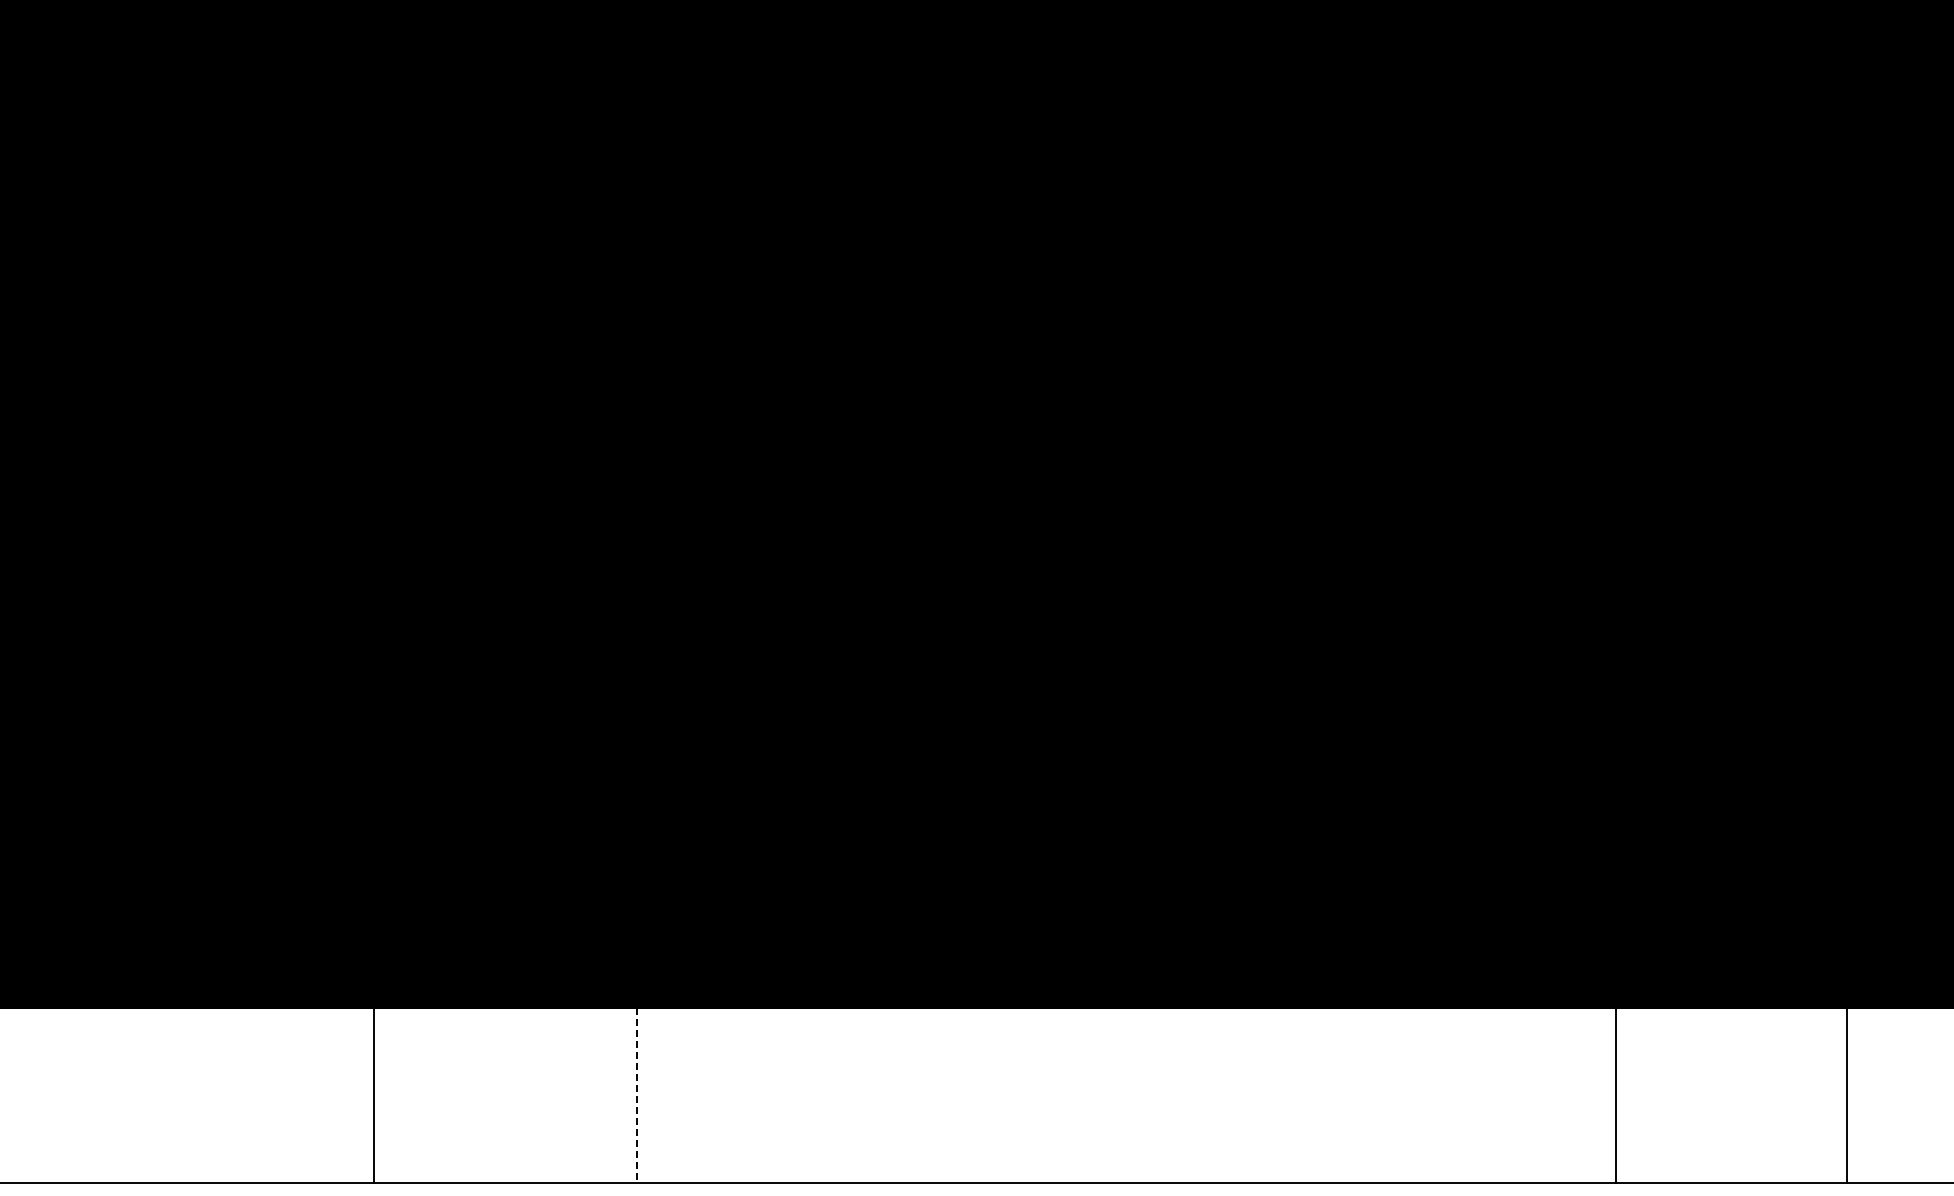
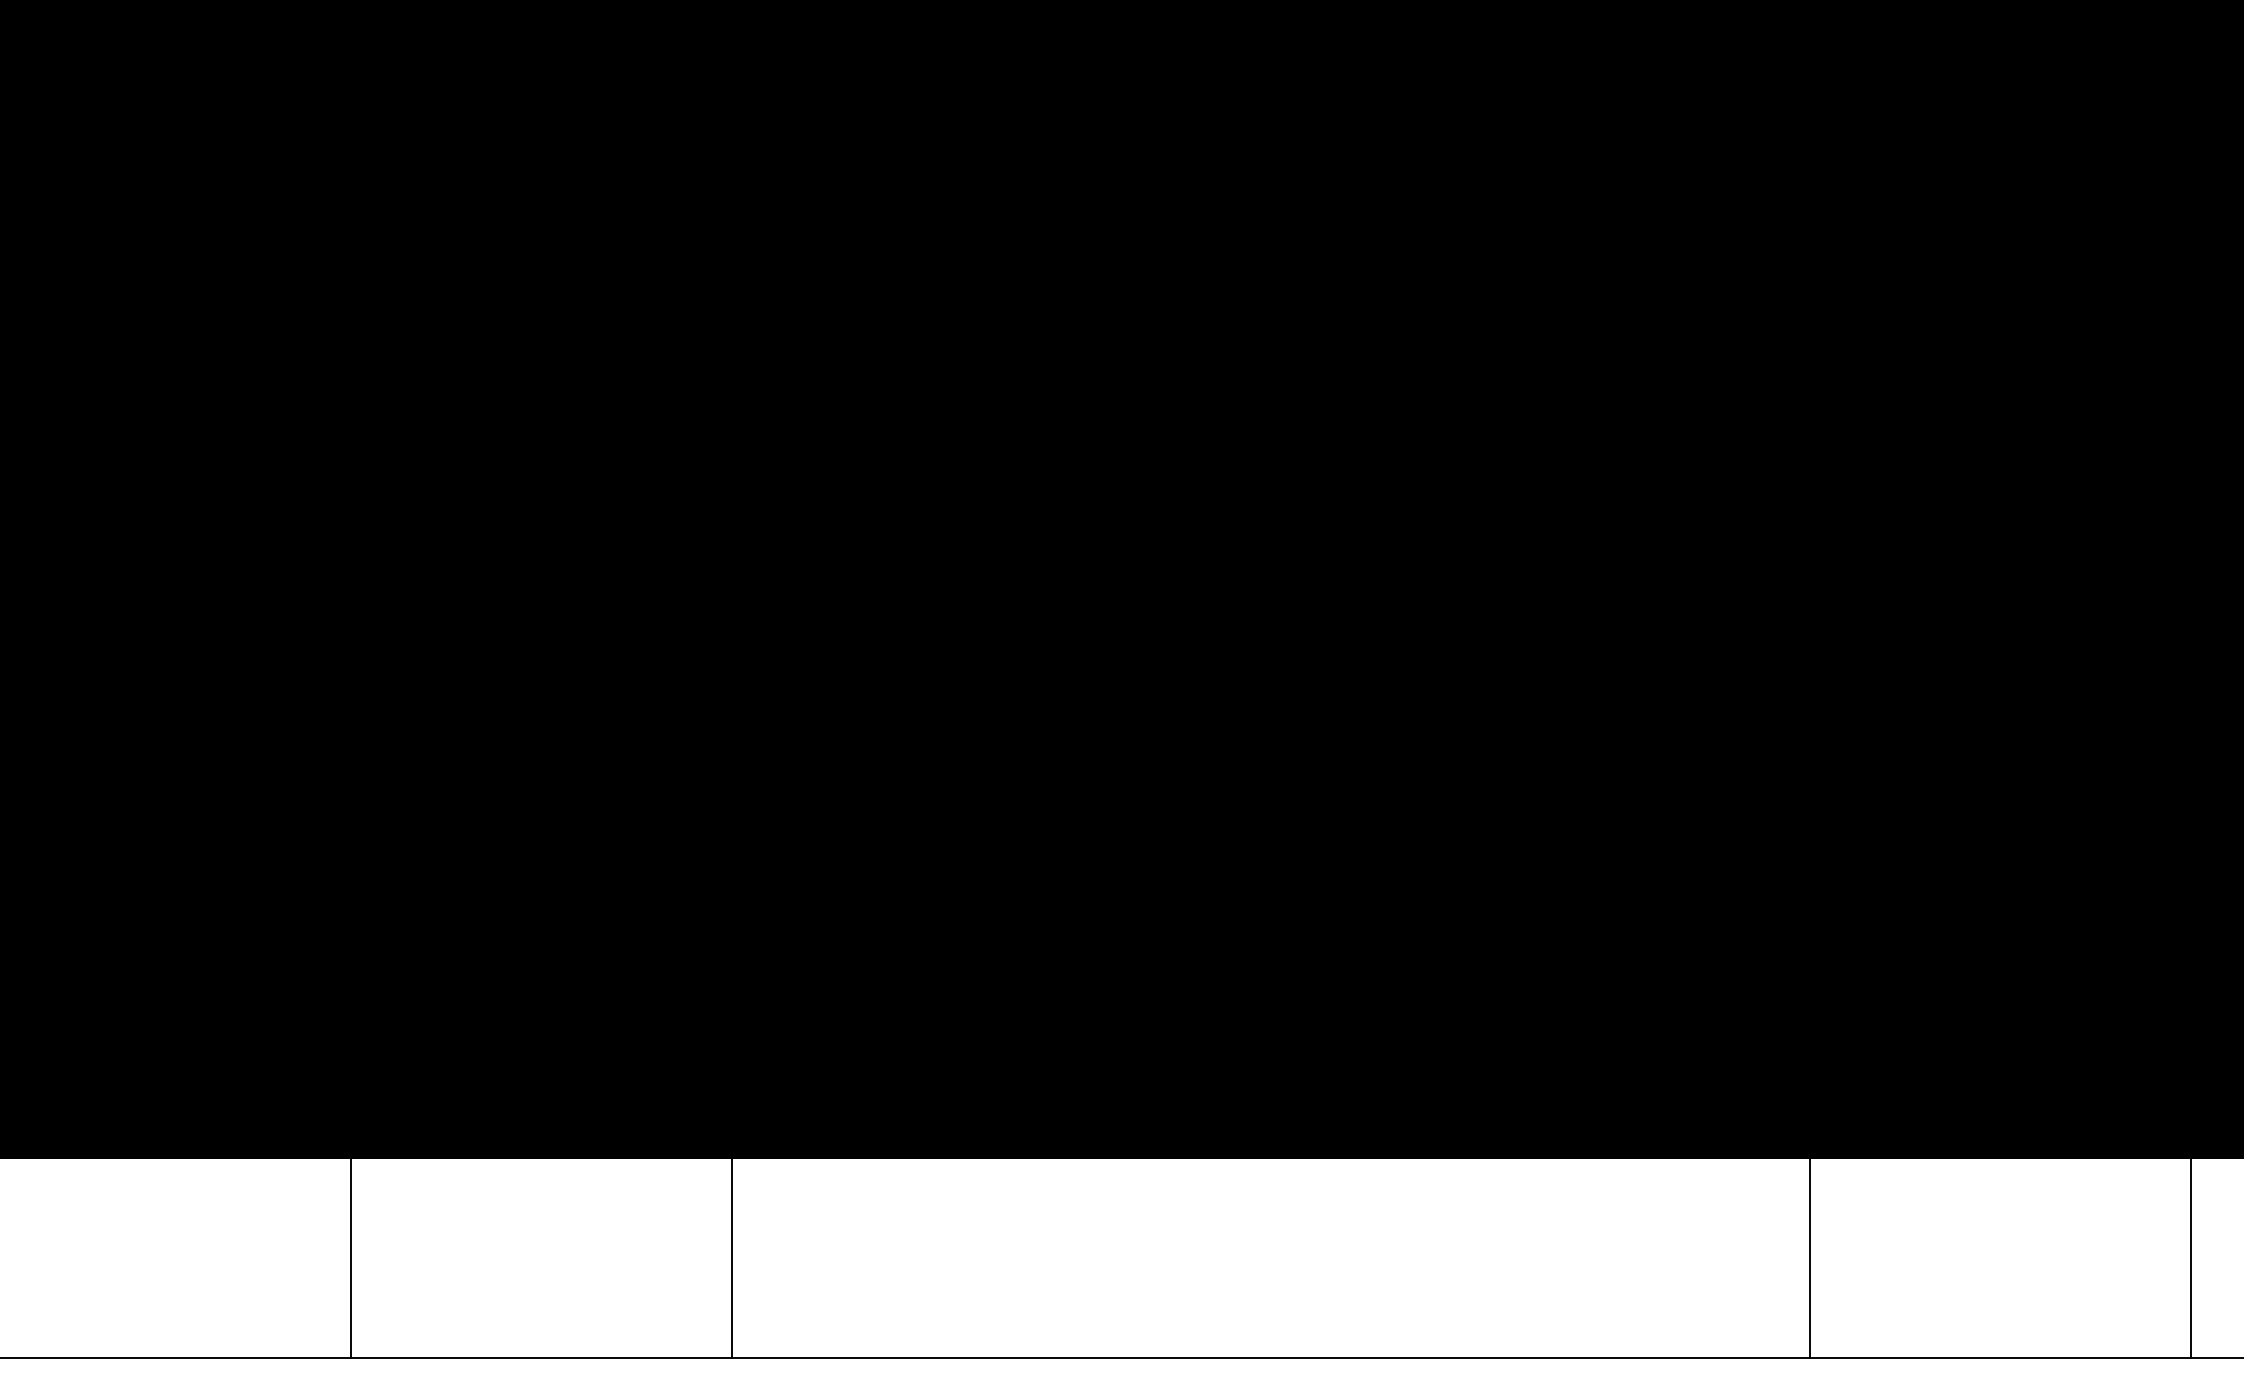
line: (374, 1095) -> (350, 1257), moved
line: (1616, 1095) -> (1810, 1257), moved
line: (1847, 1095) -> (2191, 1257), moved
line: (637, 1096) -> (732, 1258), dashed -> solid

